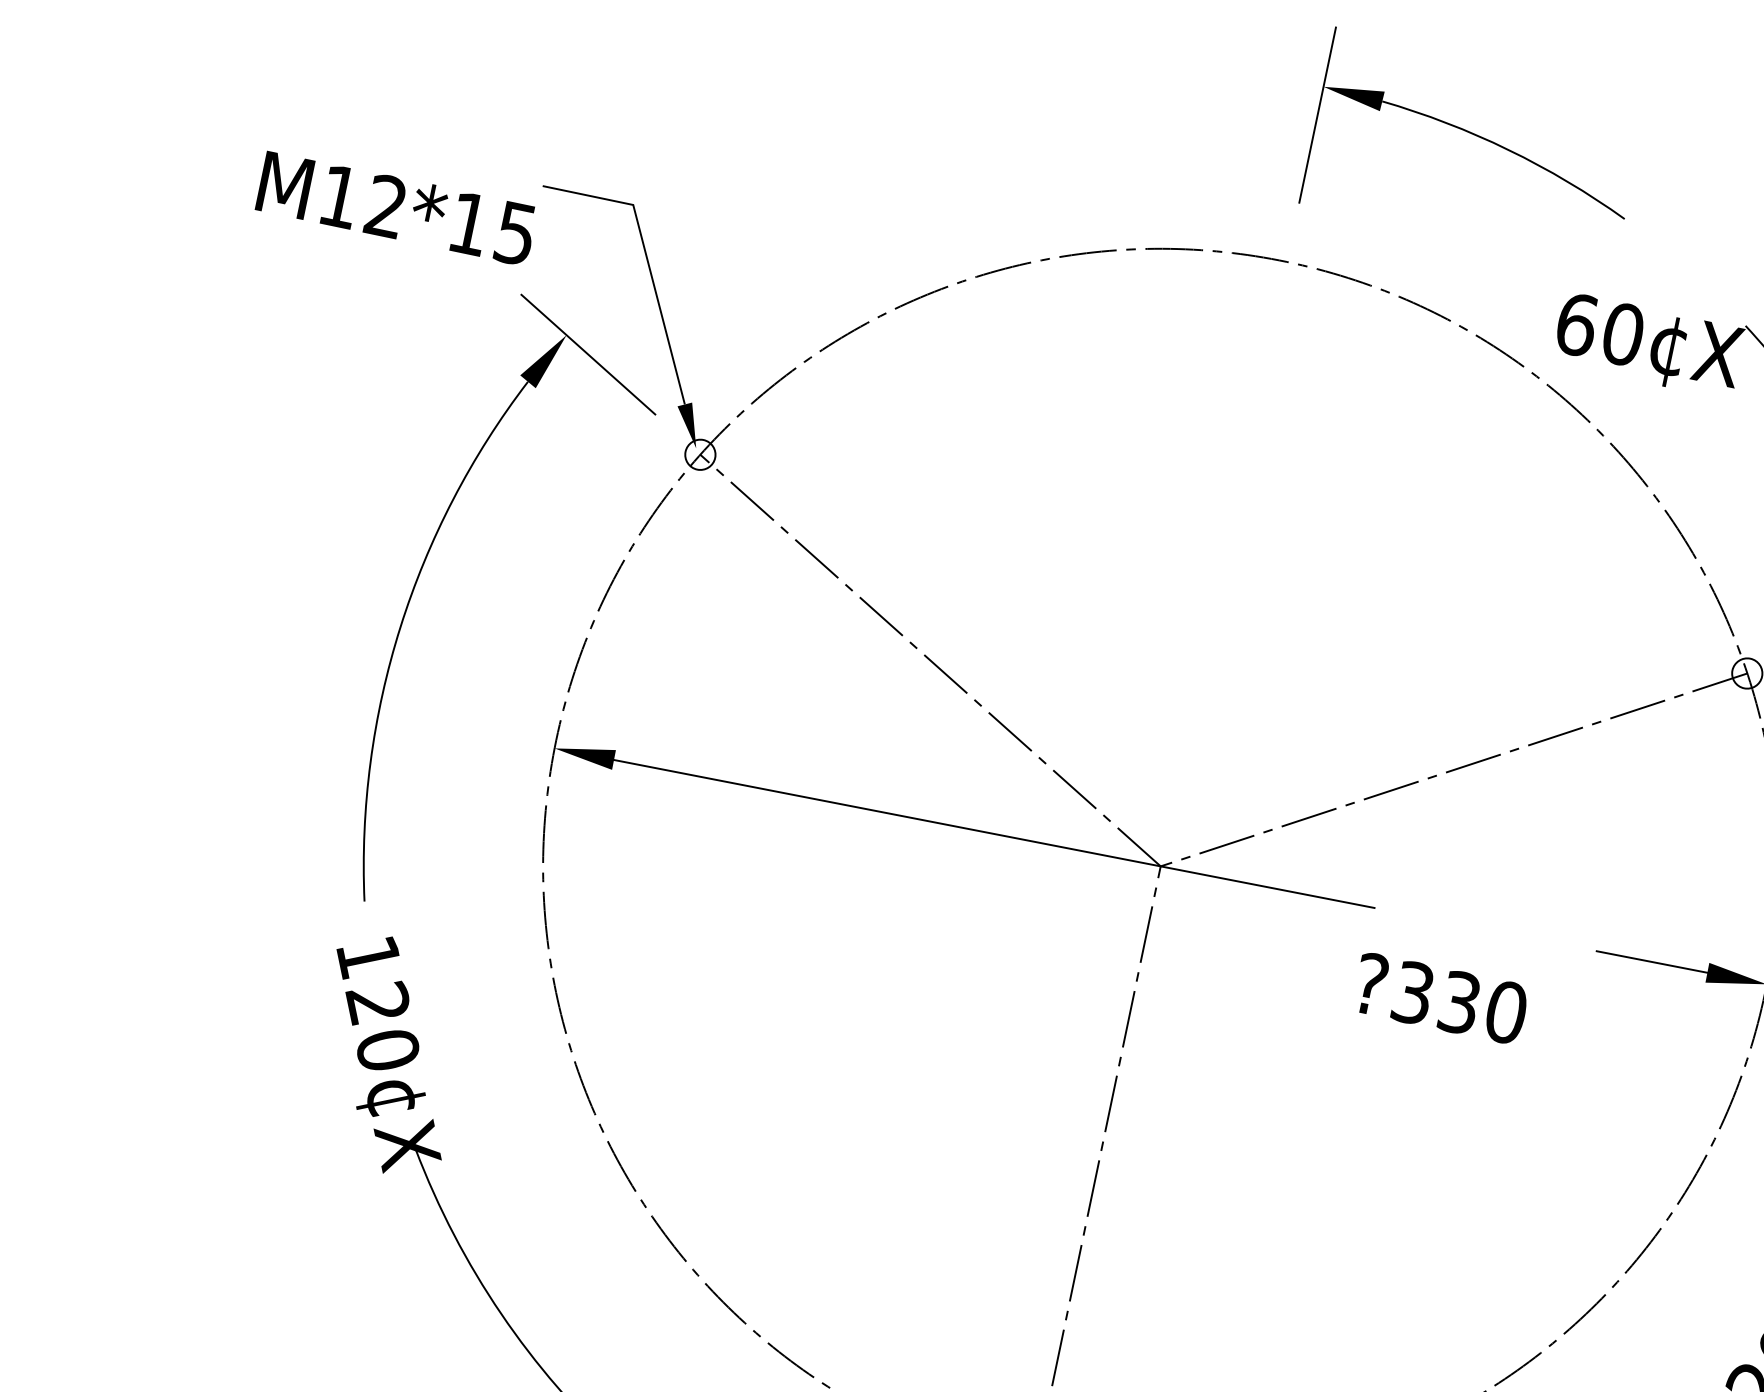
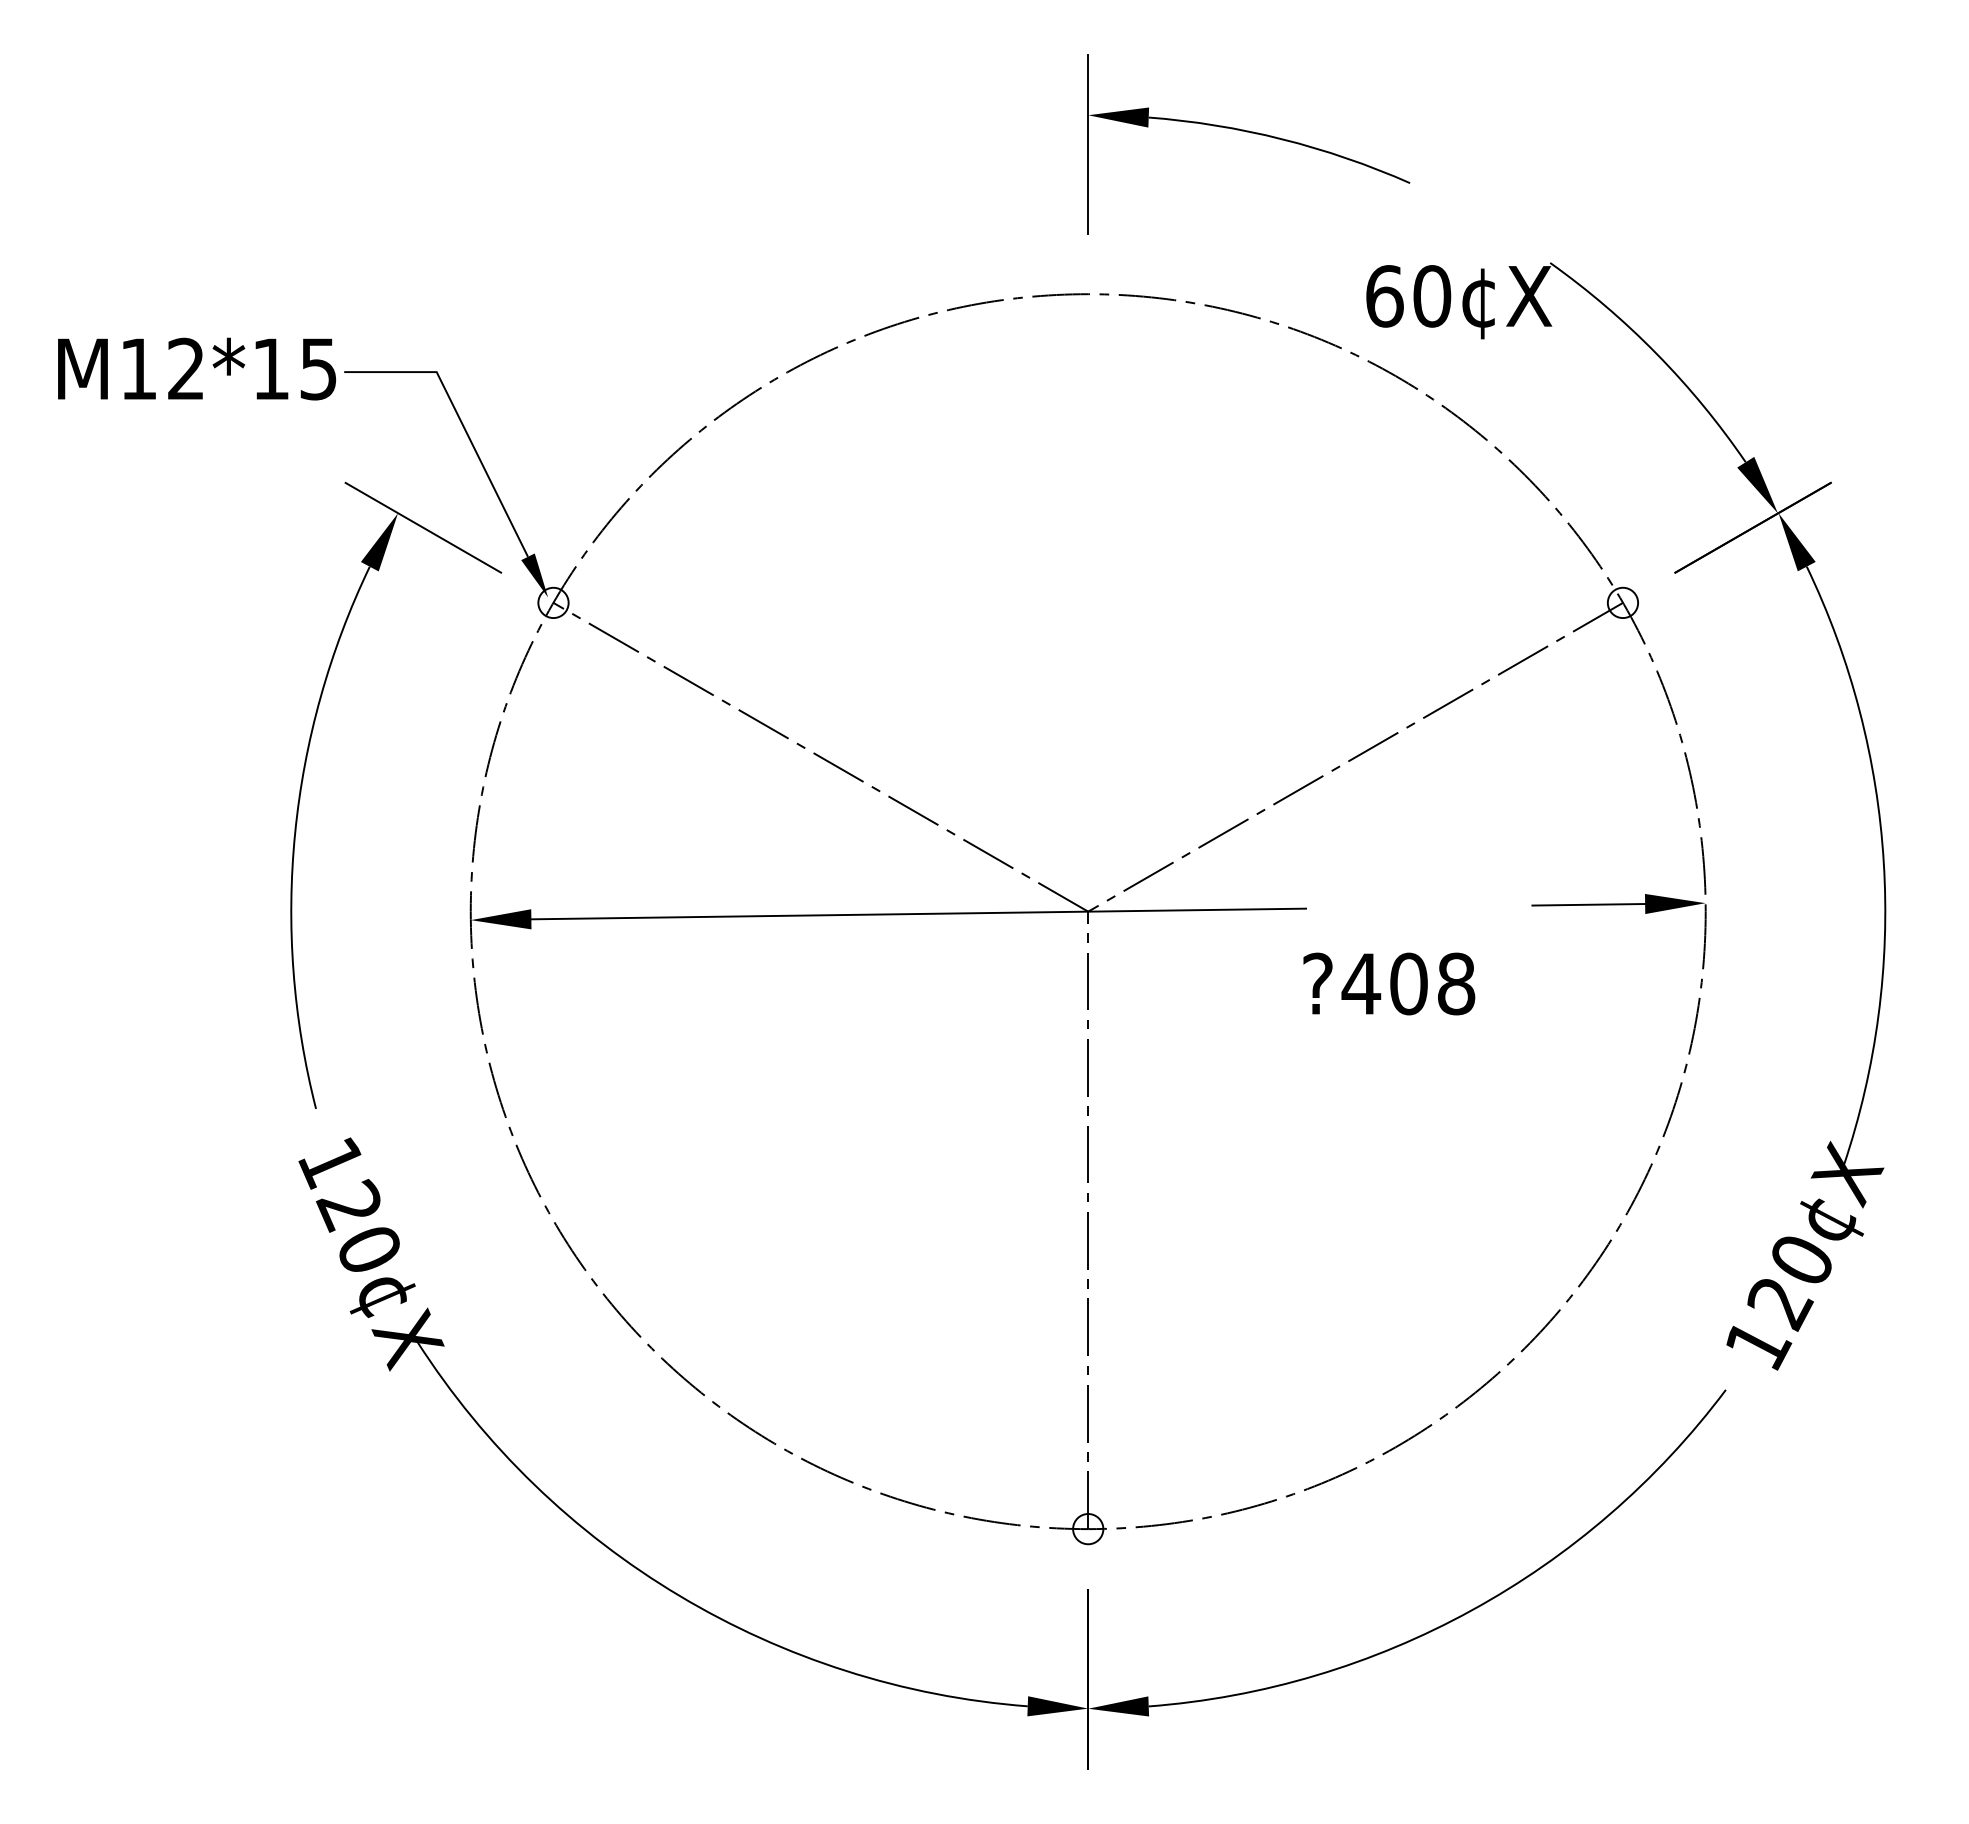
text: (396, 208) -> (196, 368), moved
text: (1459, 1002) -> (1408, 983), ?330 -> ?408

